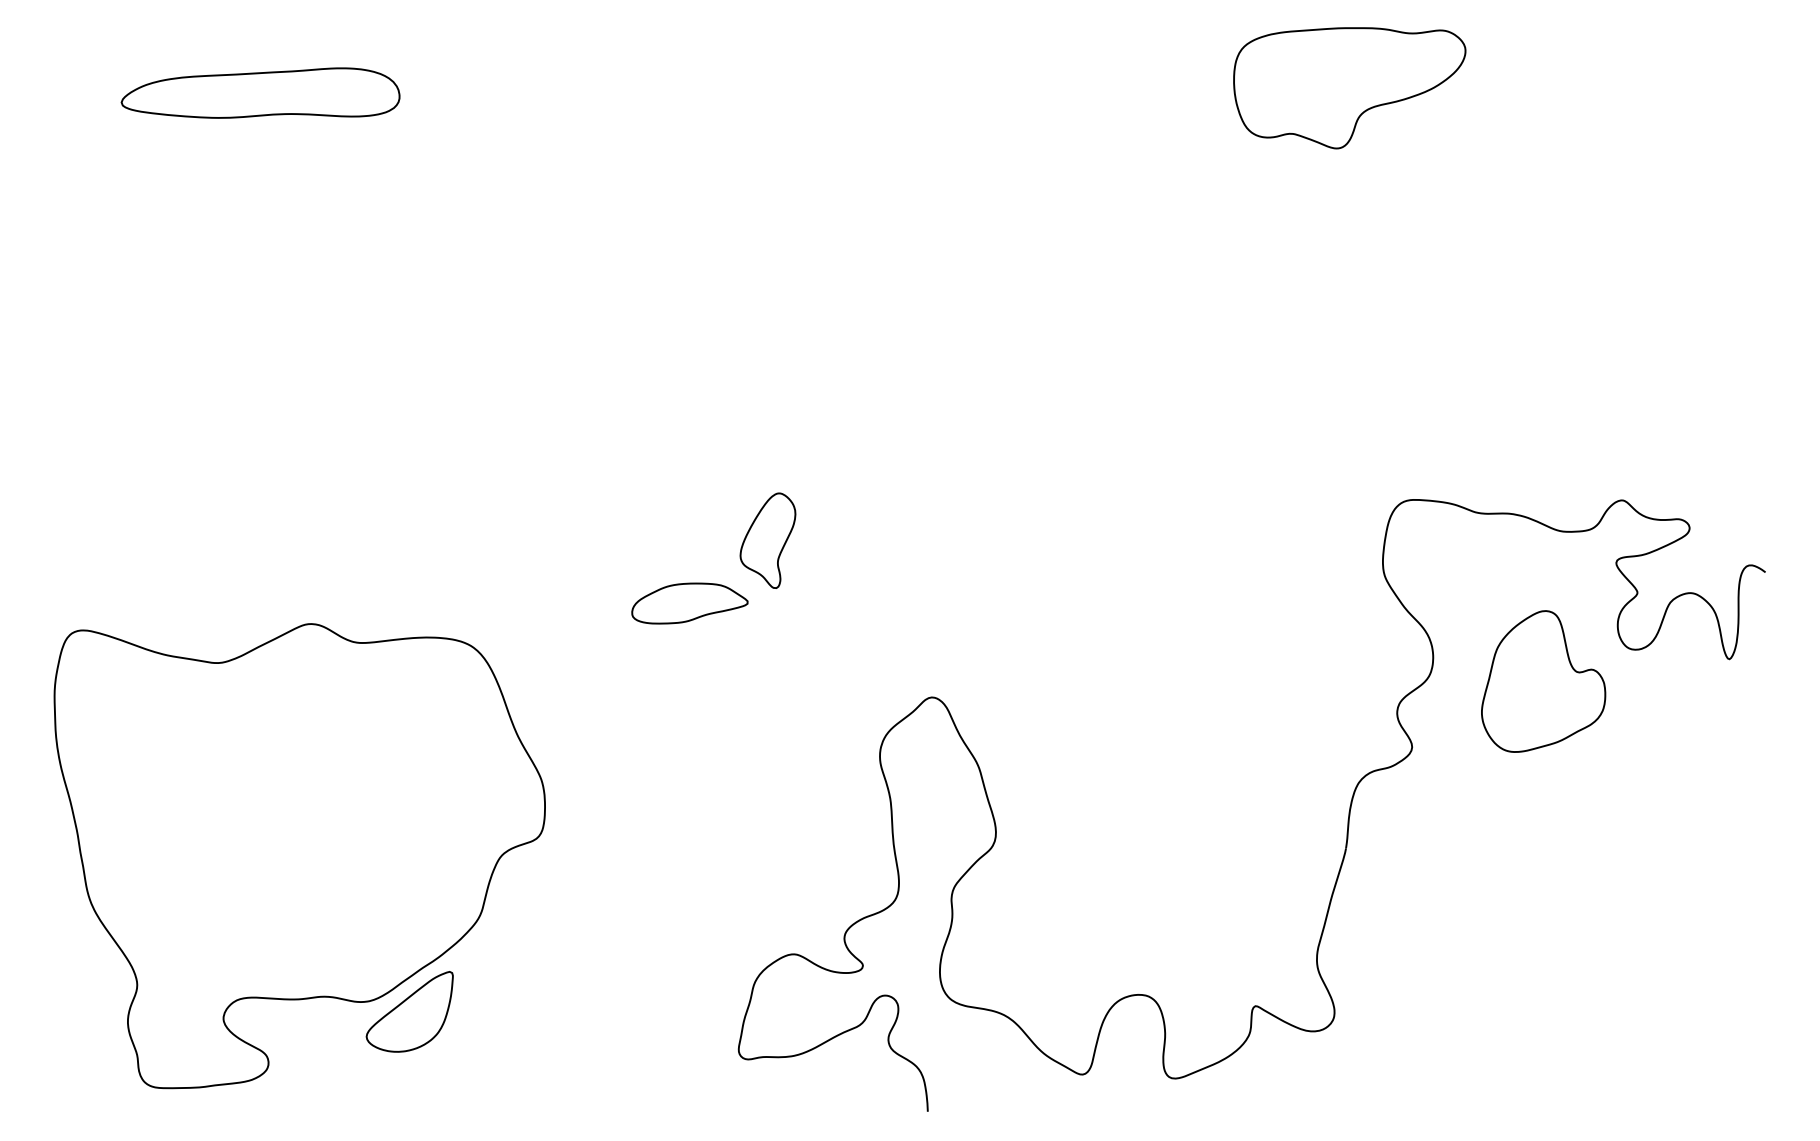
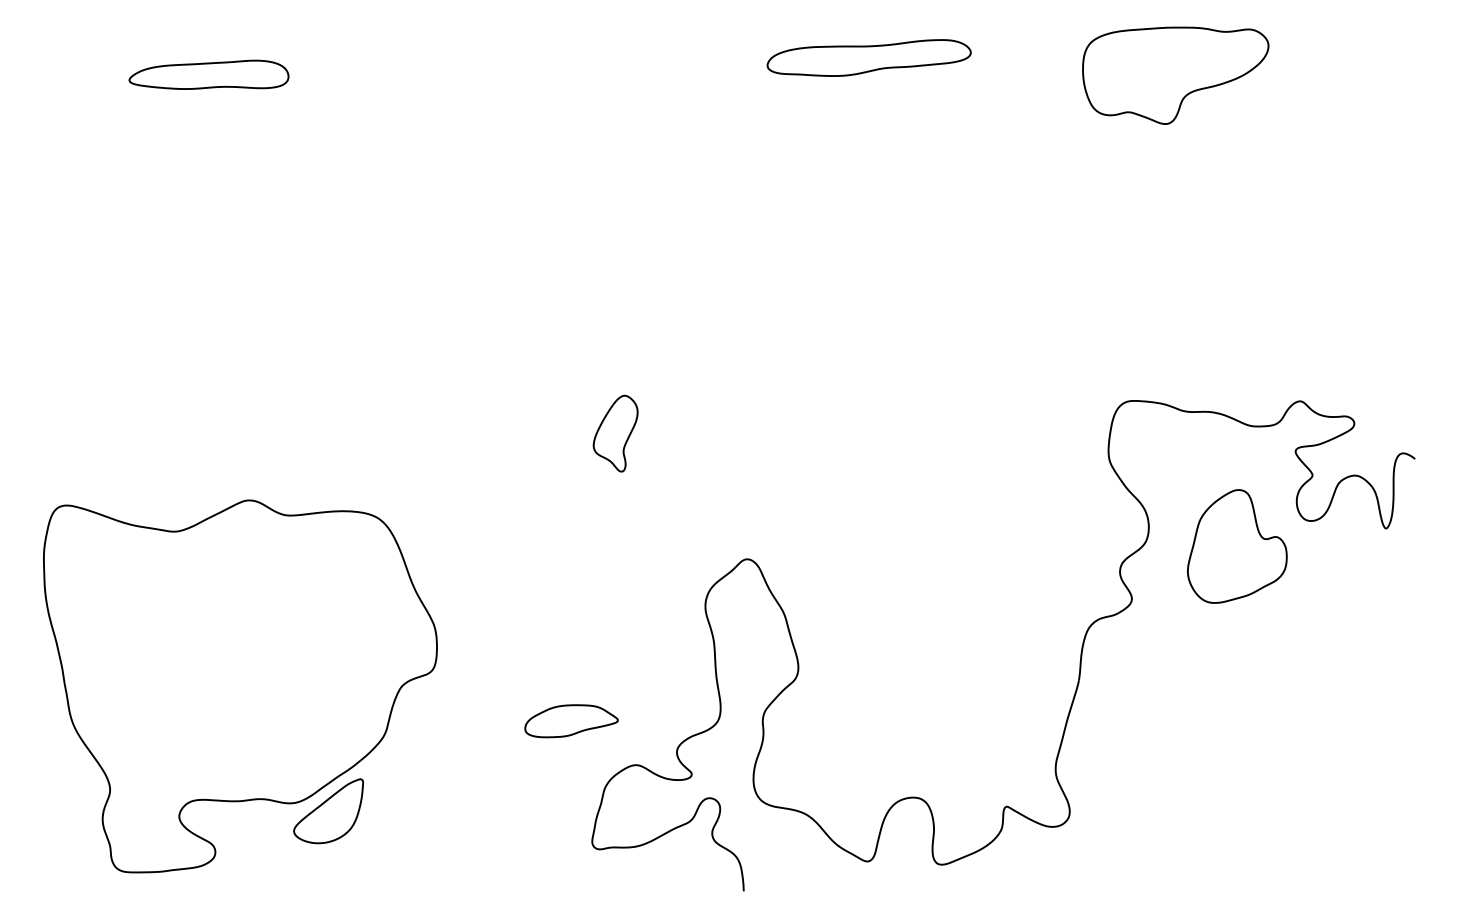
part: (1083, 71) -> (868, 57), added
part: (1349, 88) -> (1175, 75), moved
part: (260, 92) -> (208, 74), size x0.71
part: (689, 603) -> (571, 721), moved

